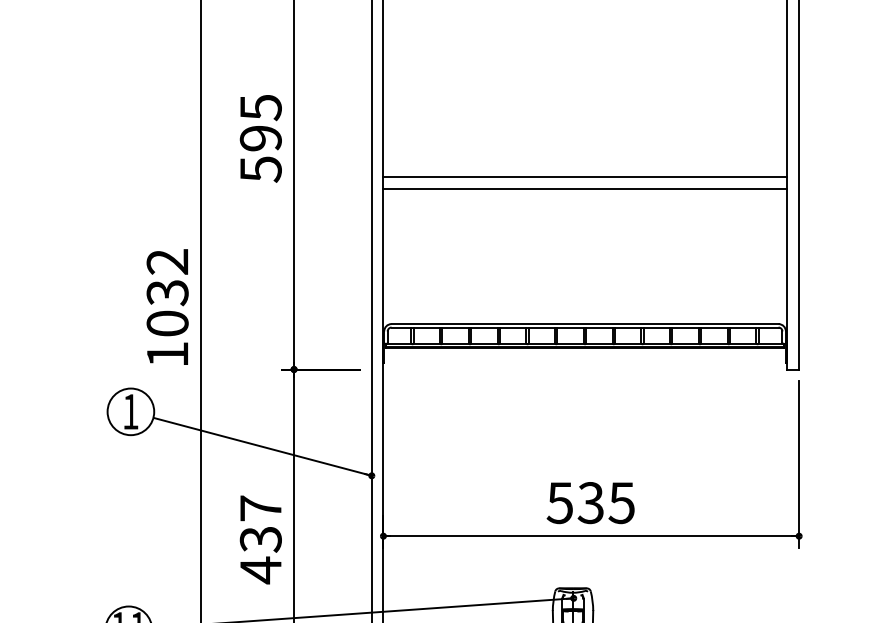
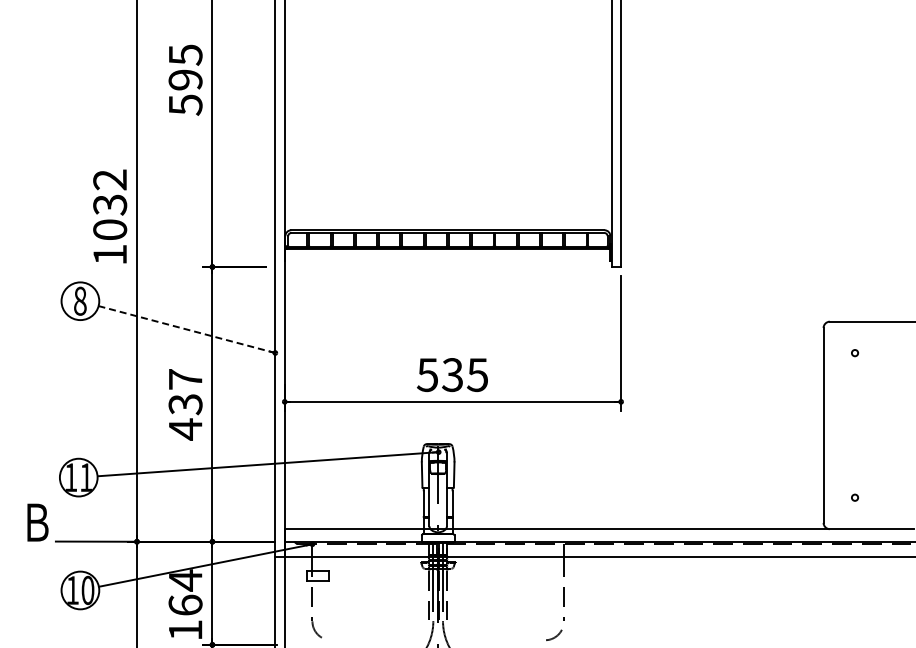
line: (584, 177) -> (447, 111), removed
line: (584, 188) -> (447, 120), removed
text: (131, 410) -> (80, 300), 1 -> 8
line: (262, 446) -> (186, 329), solid -> dashed

